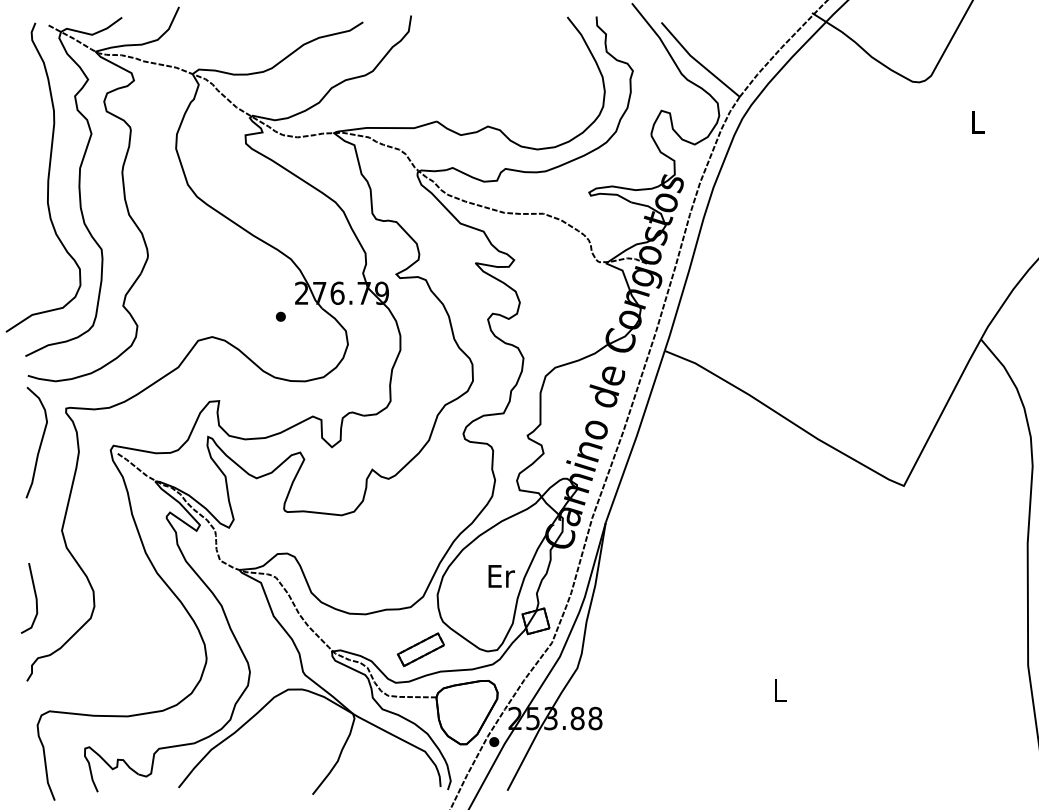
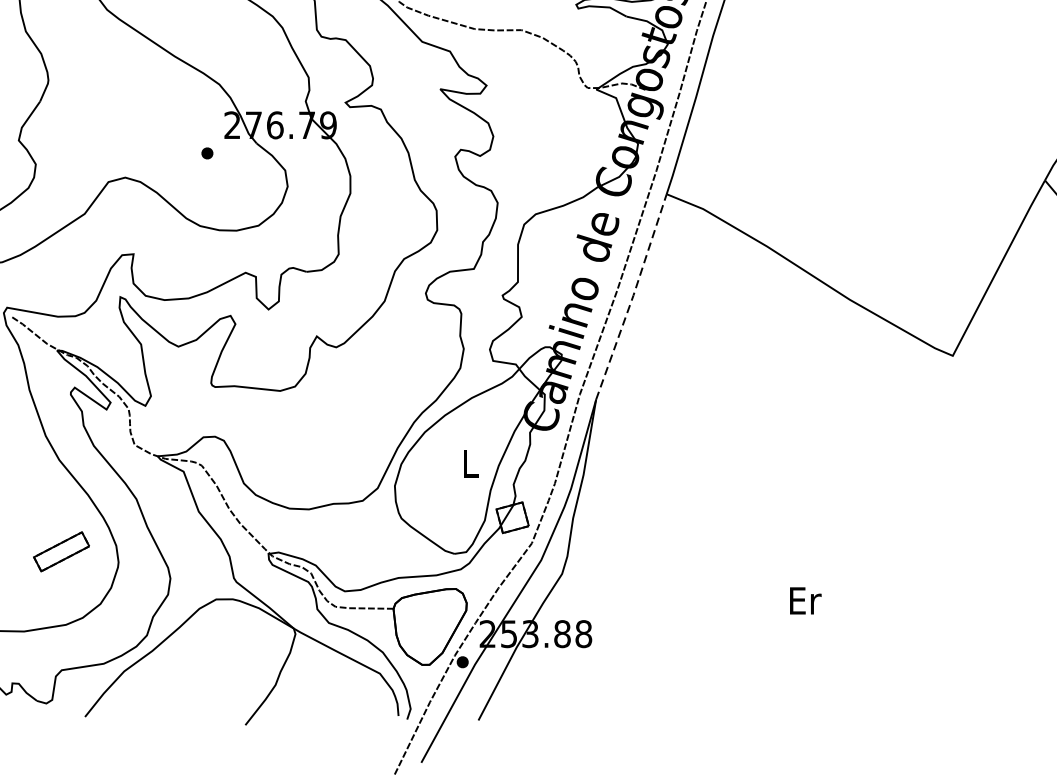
line: (636, 436) -> (632, 296), solid -> dashed
text: (501, 576) -> (471, 464), Er -> L
part: (420, 649) -> (60, 551), moved
text: (780, 690) -> (805, 600), L -> Er

